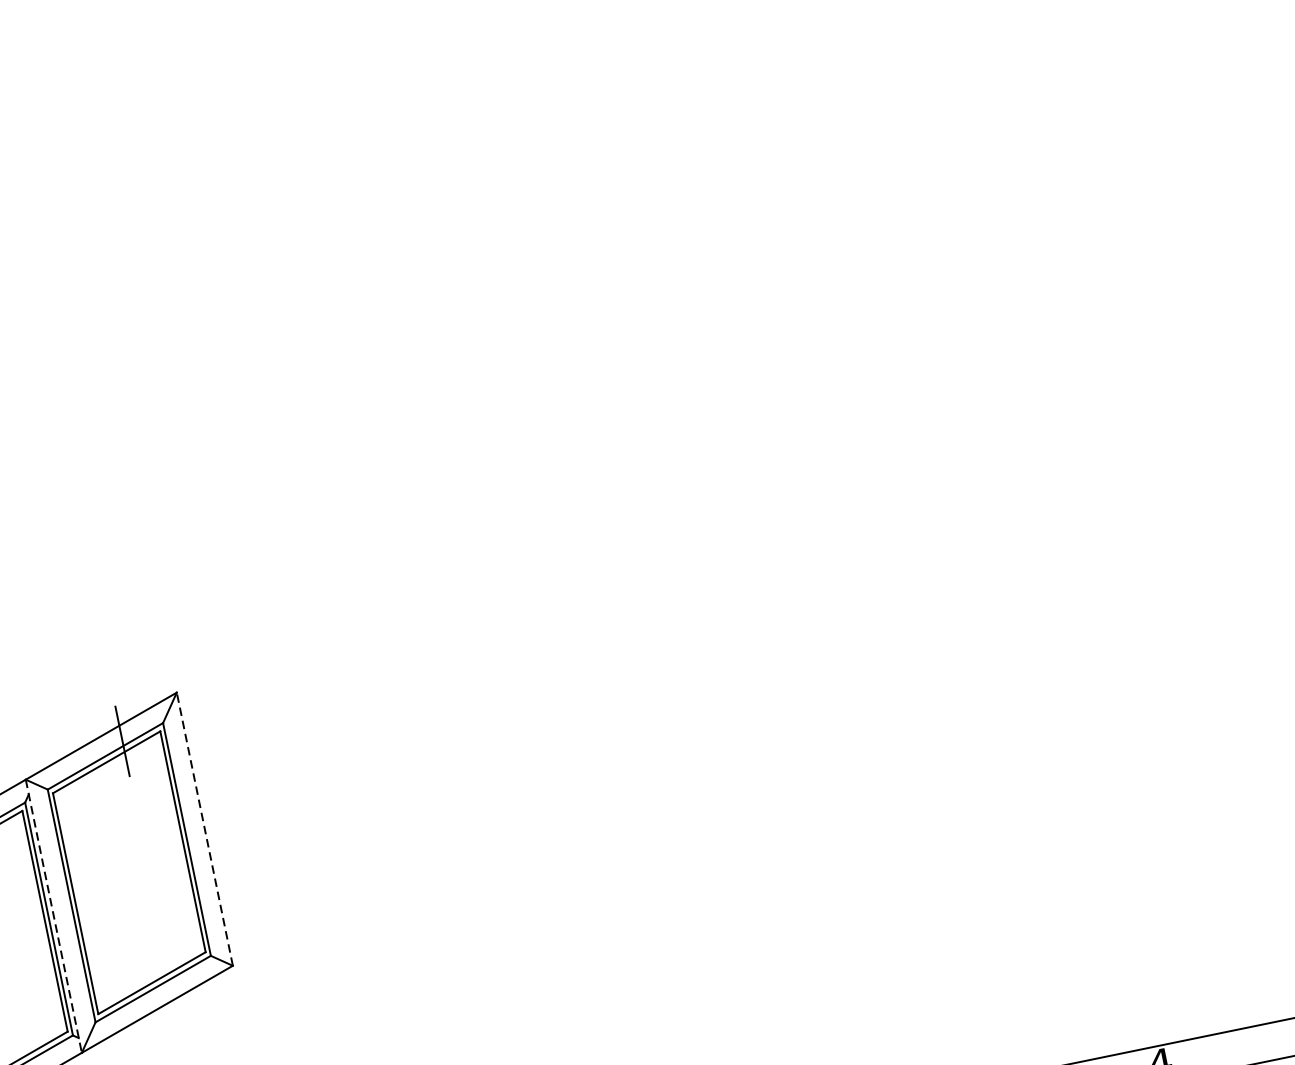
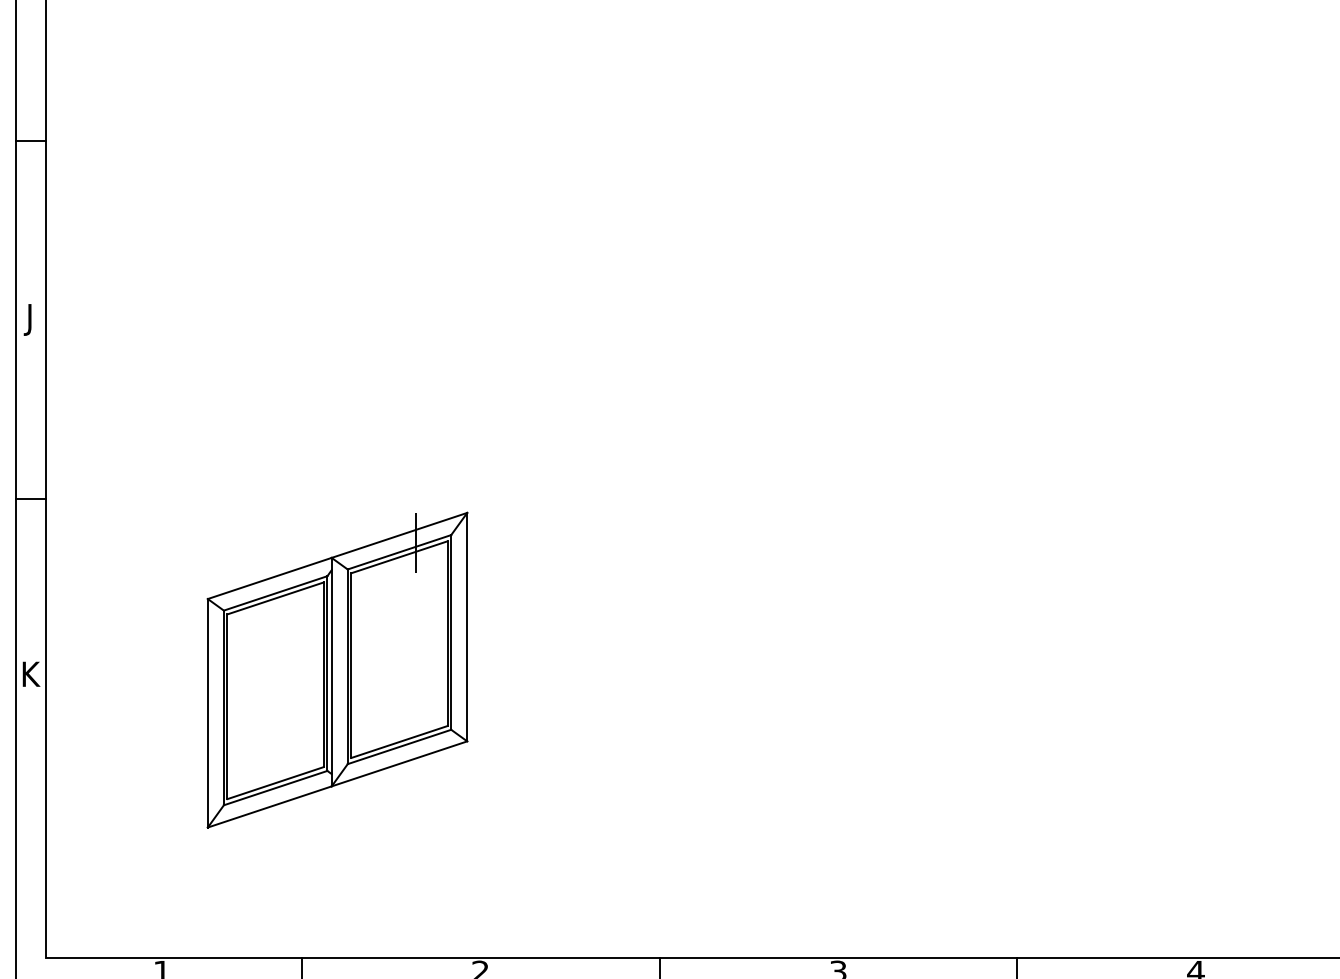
line: (204, 828) -> (467, 626), dashed -> solid
line: (53, 916) -> (331, 672), dashed -> solid

